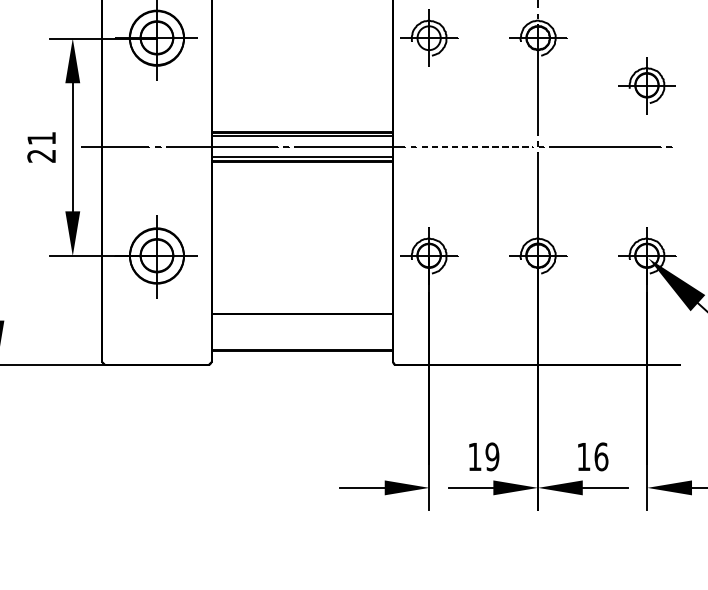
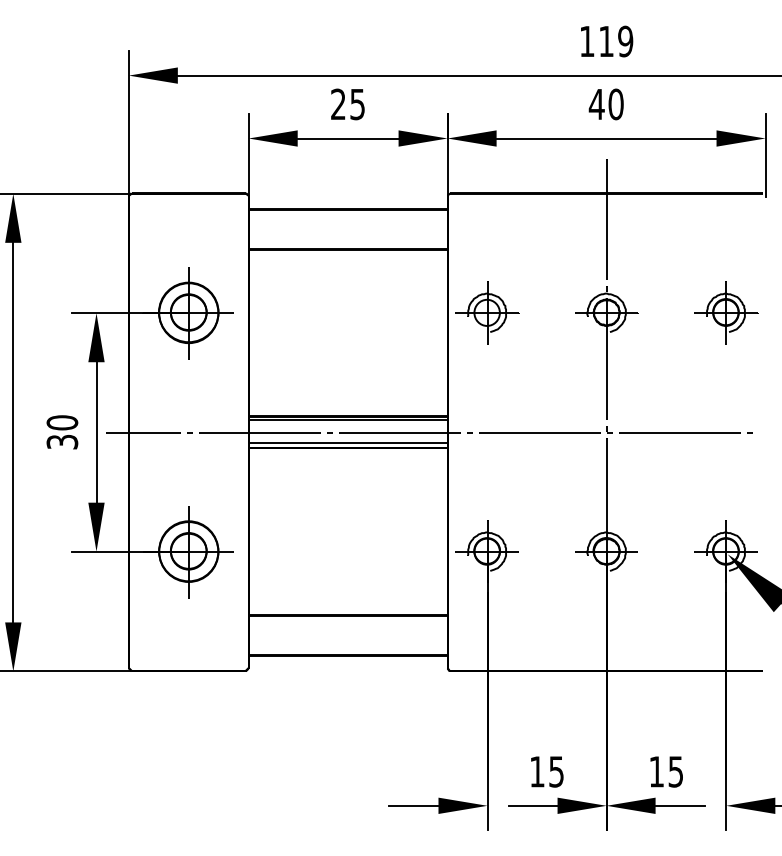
part: (647, 85) -> (726, 312), moved
text: (41, 147) -> (62, 432), 21 -> 30
line: (477, 147) -> (540, 432), dashed -> solid
text: (492, 456) -> (556, 771), 19 -> 15
text: (600, 456) -> (675, 771), 16 -> 15

